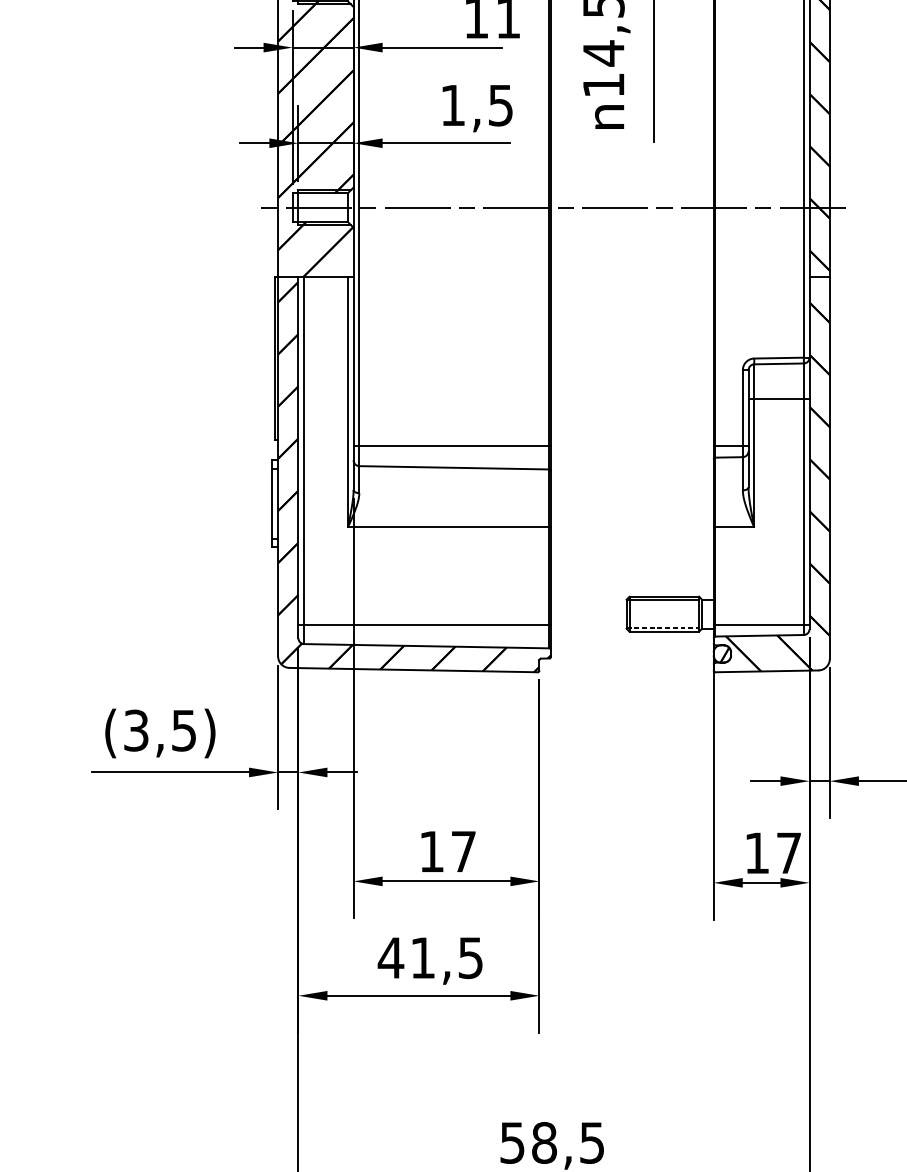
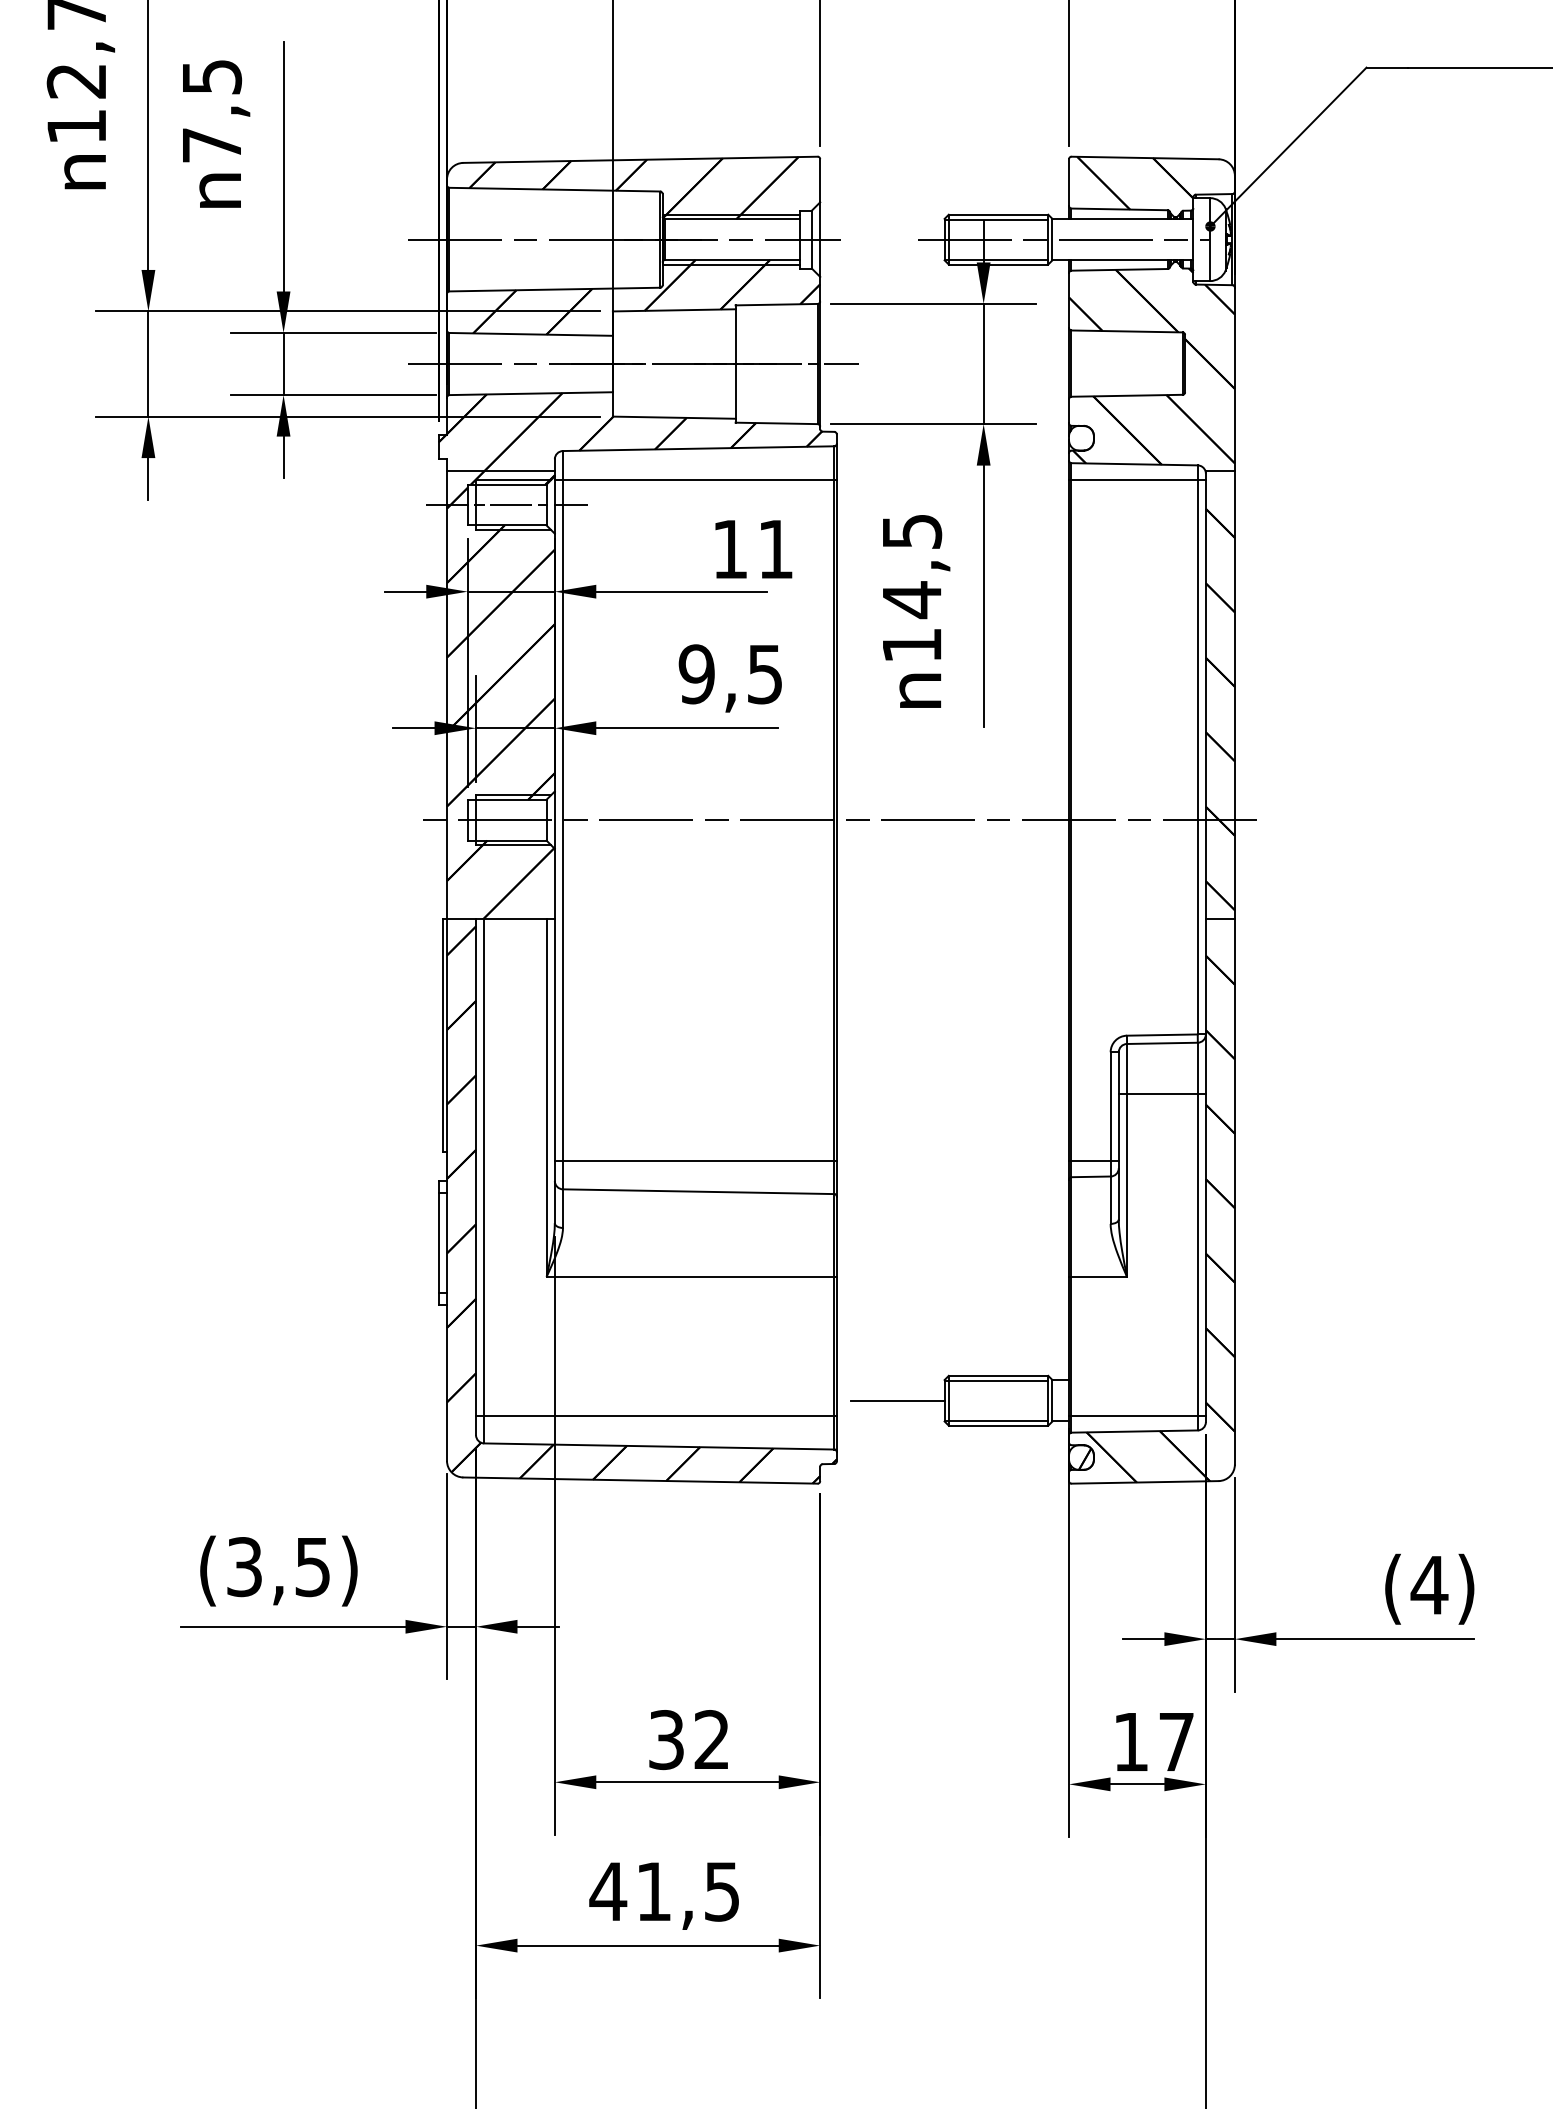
text: (452, 105) -> (696, 674), 1,5 -> 9,5
line: (593, 614) -> (897, 1400), added
line: (662, 628) -> (996, 1420), dashed -> solid
text: (447, 852) -> (688, 1740), 17 -> 32

